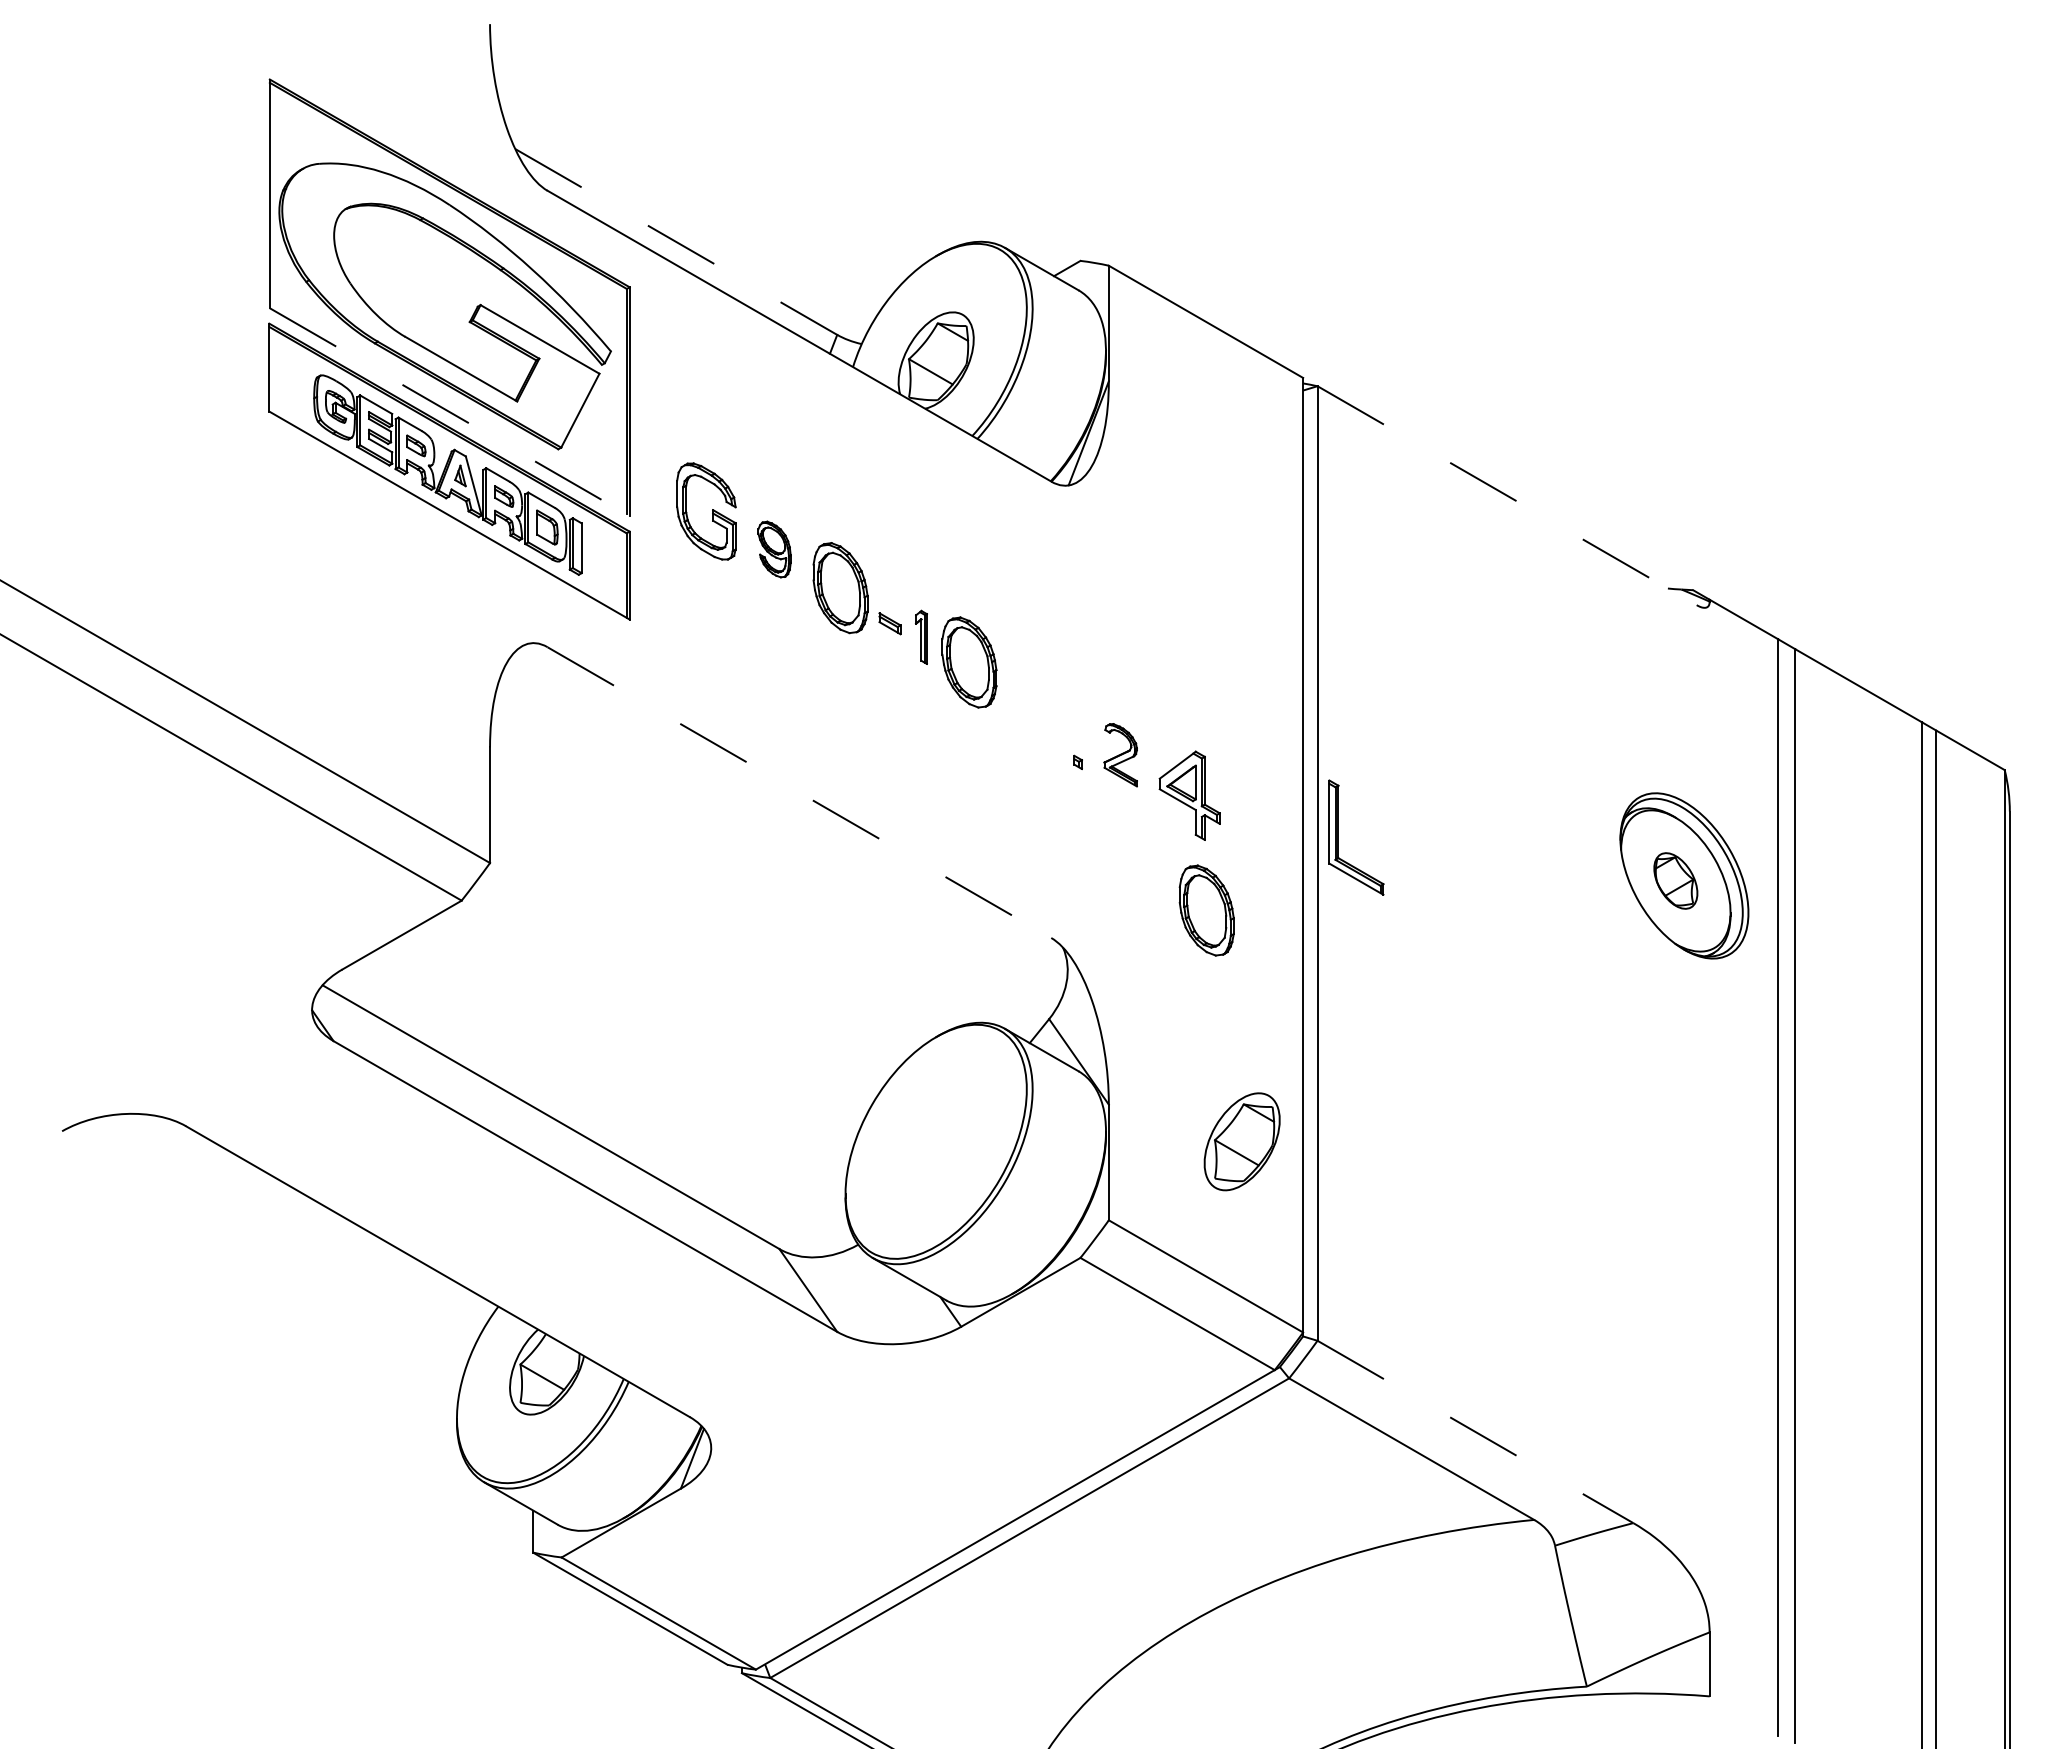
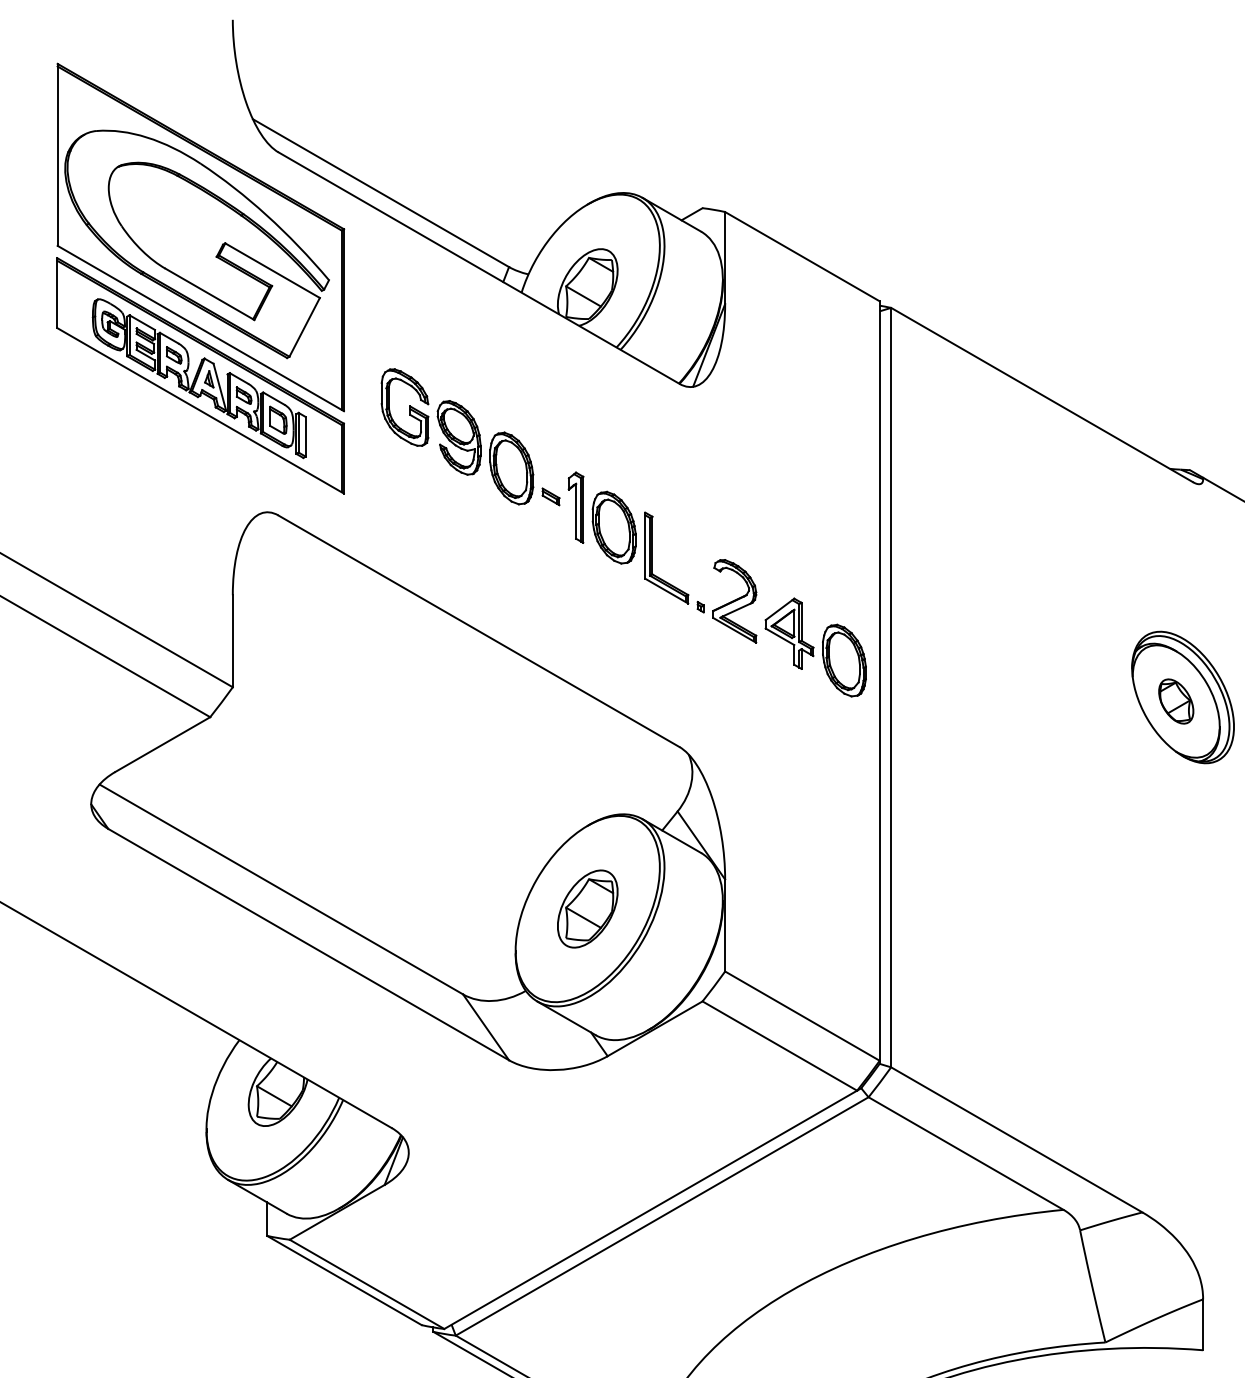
line: (676, 241) -> (381, 192), dashed -> solid
line: (449, 412) -> (200, 328), dashed -> solid
line: (1507, 495) -> (1042, 394), dashed -> solid
part: (774, 549) -> (459, 437), size x1.67
part: (921, 637) -> (576, 507), size x1.67
part: (1120, 755) -> (734, 601), size x1.67
line: (799, 792) -> (479, 631), dashed -> solid
part: (1338, 837) -> (652, 557), moved
part: (1206, 910) -> (844, 660), moved
part: (1241, 1141) -> (587, 908), moved
line: (1475, 1432) -> (1016, 1140), dashed -> solid

